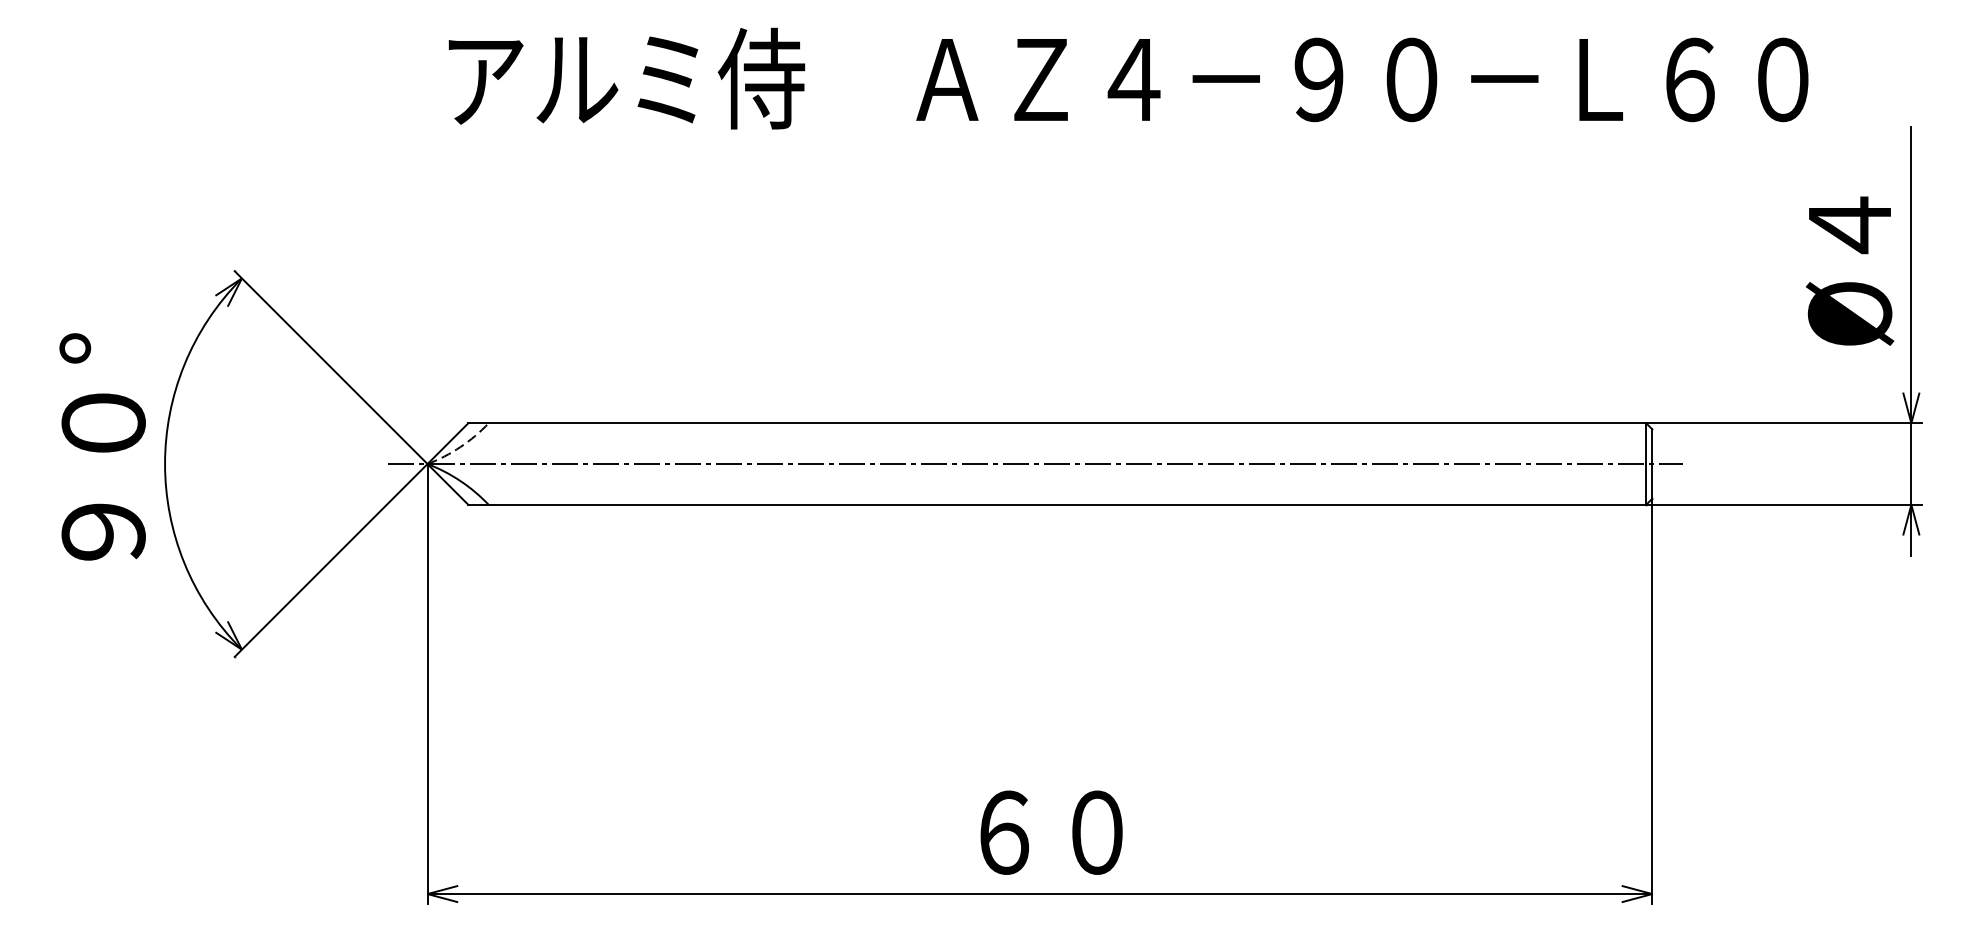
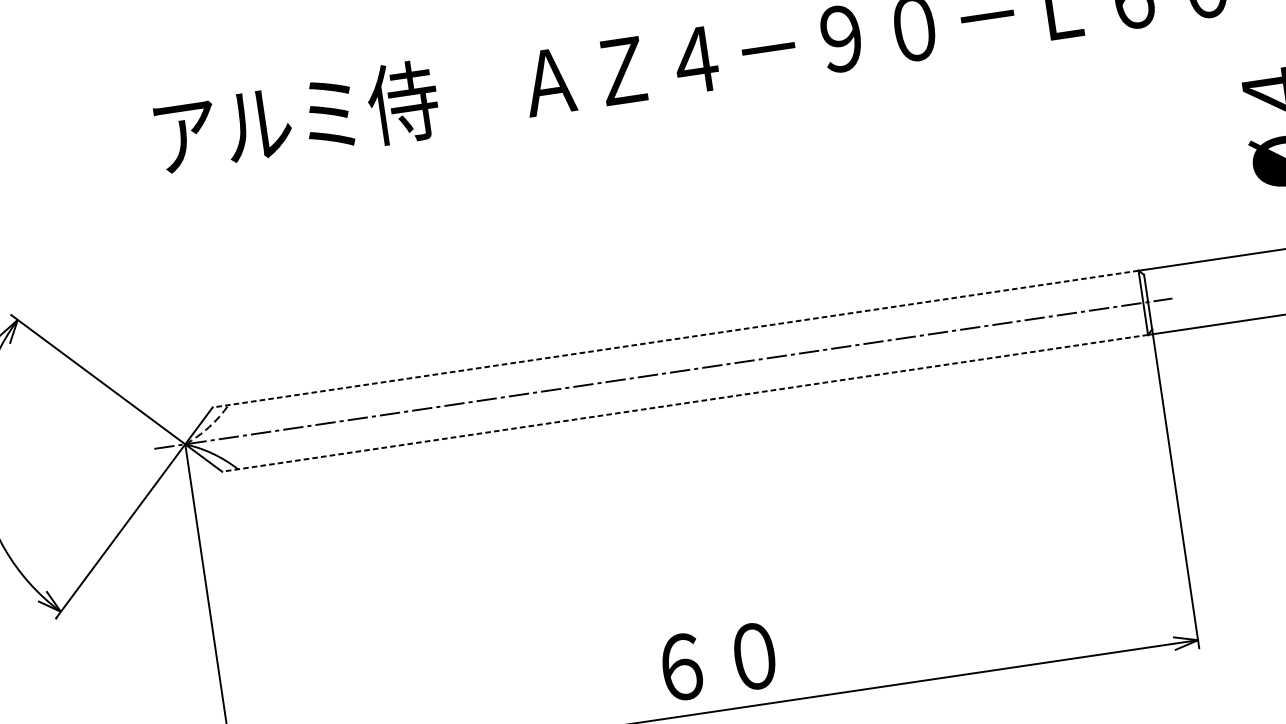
line: (1057, 423) -> (675, 339), solid -> dashed
line: (1057, 504) -> (685, 402), solid -> dashed

